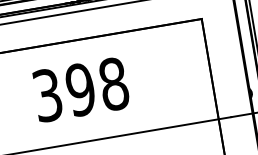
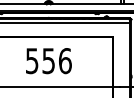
text: (80, 88) -> (48, 60), 398 -> 556

